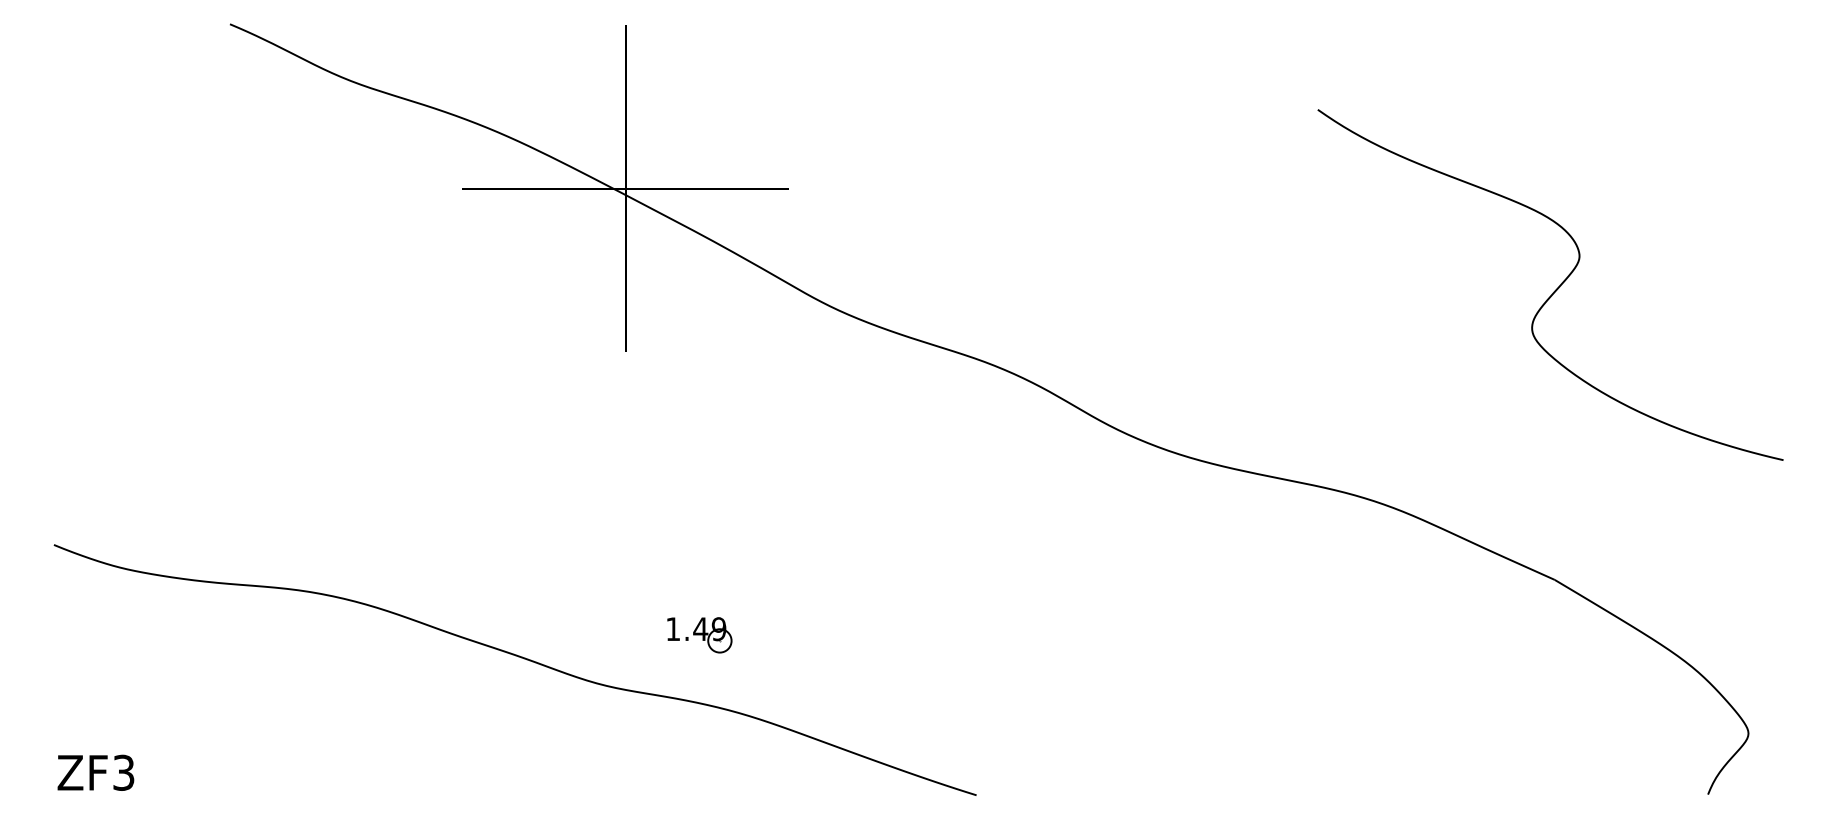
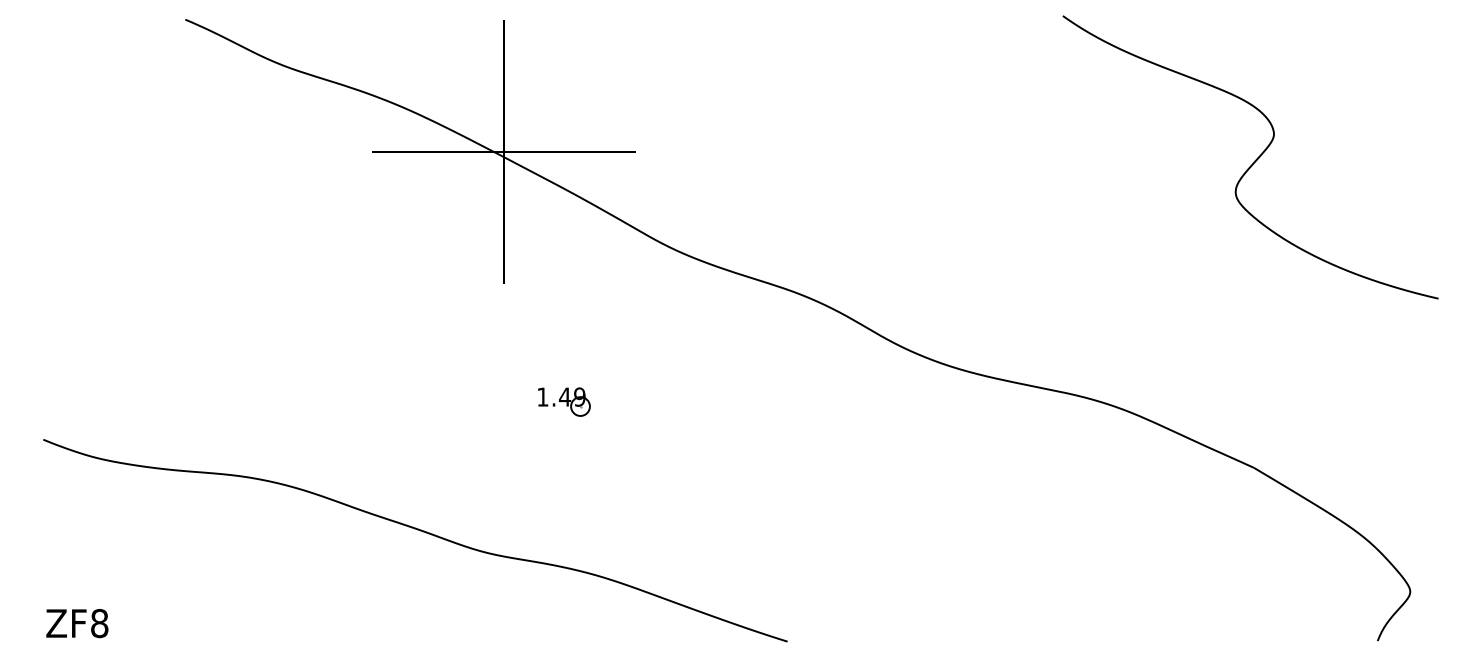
curve: (1555, 289) -> (1254, 160), moved
part: (699, 635) -> (564, 402), moved
text: (123, 772) -> (99, 623), ZF3 -> ZF8

